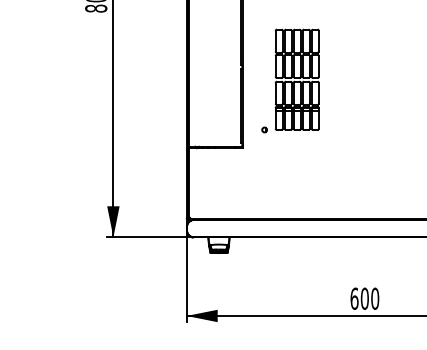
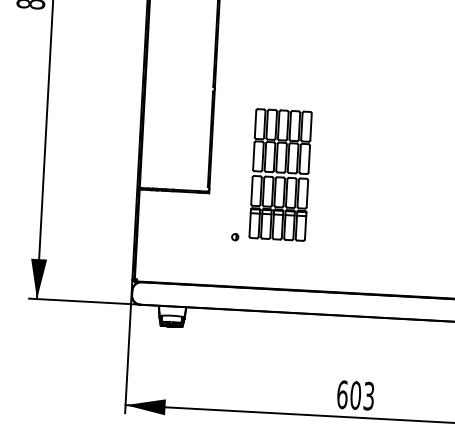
part: (290, 80) -> (271, 175), moved
text: (375, 298) -> (369, 395), 600 -> 603

